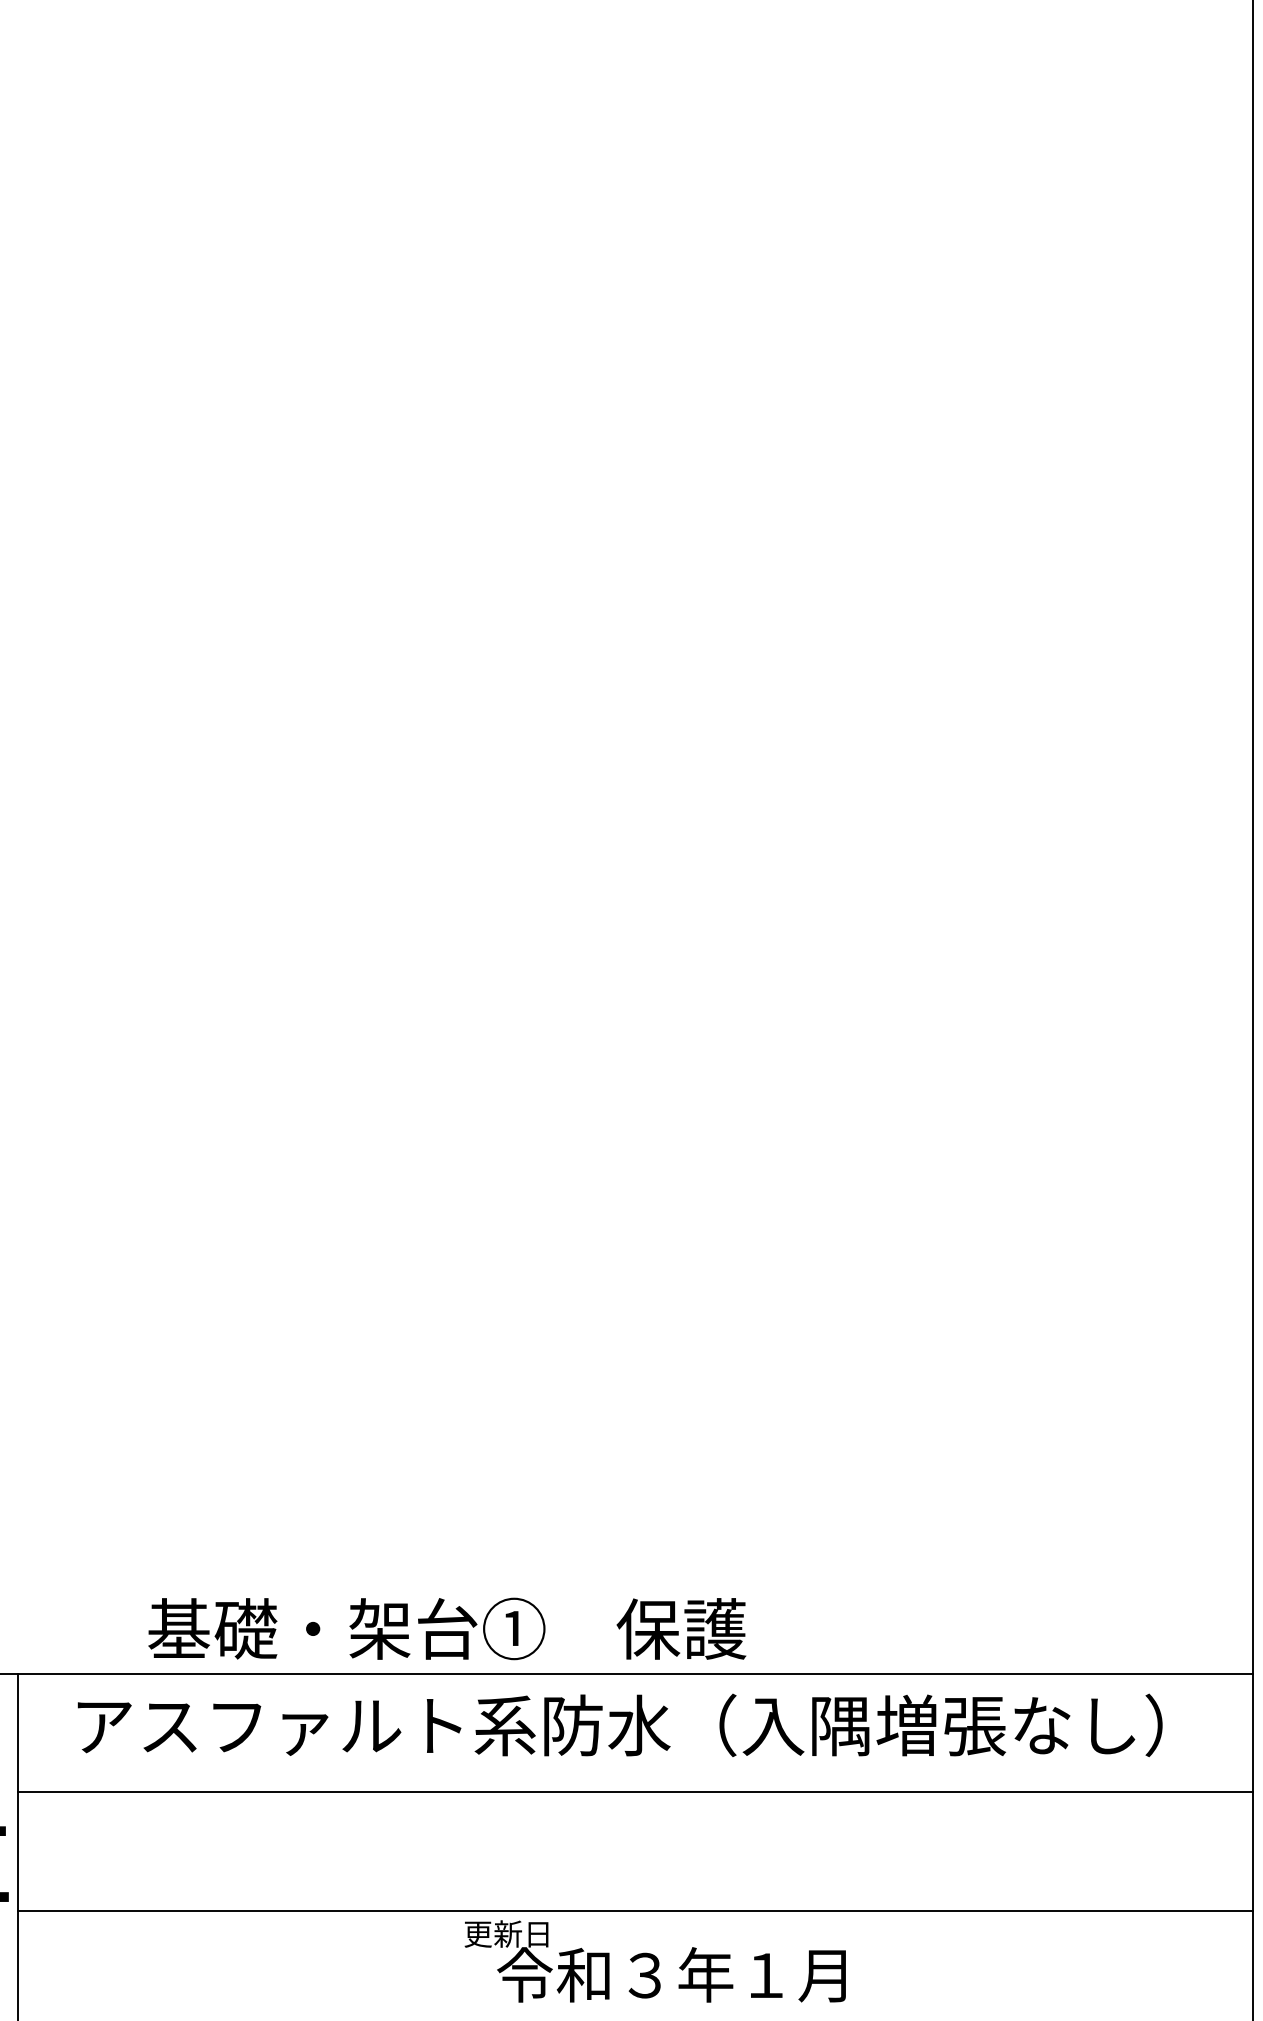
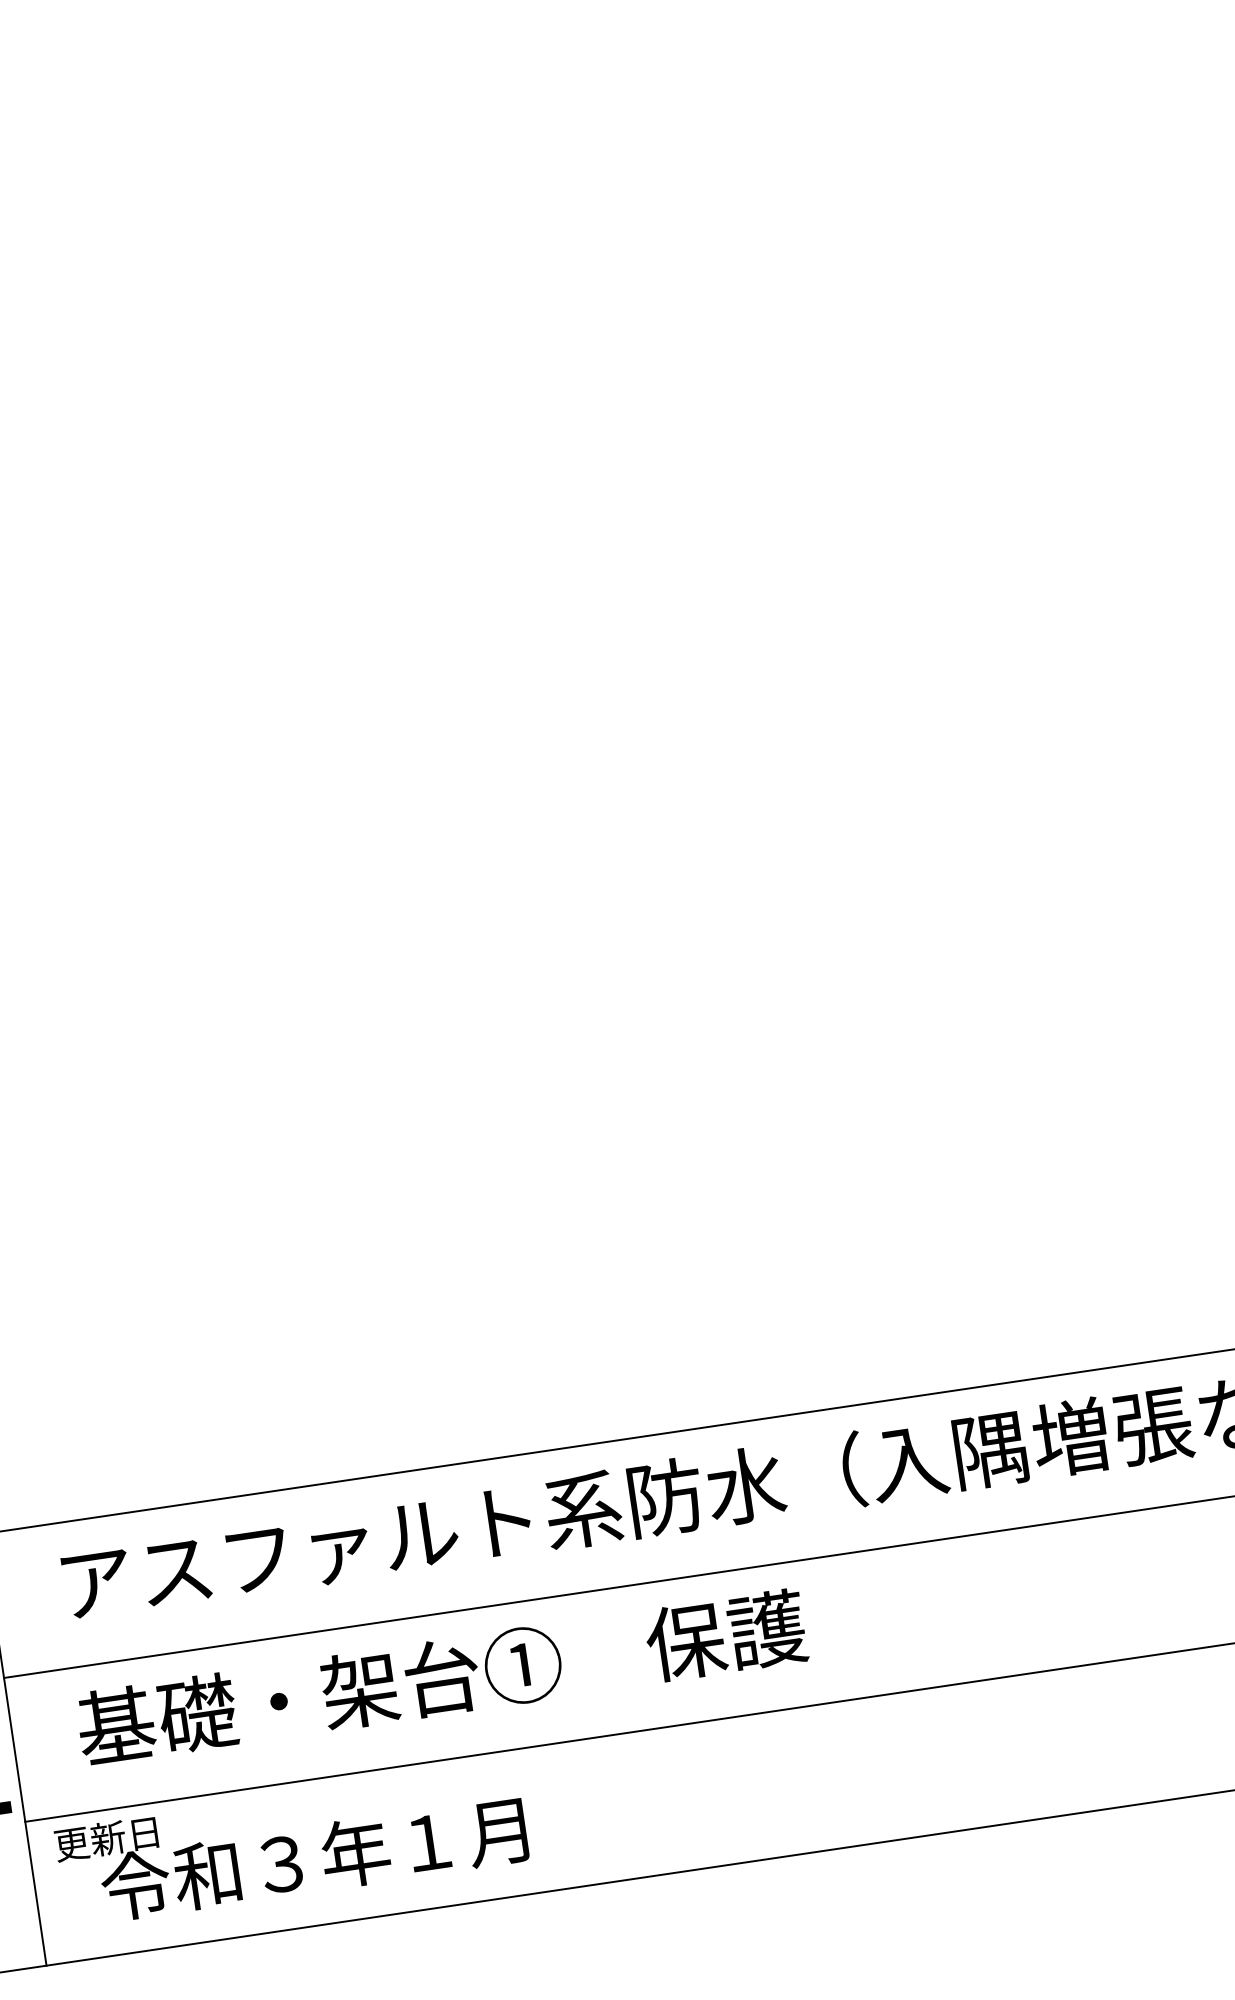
text: (447, 1628) -> (442, 1676), moved
text: (654, 1961) -> (290, 1845), moved

